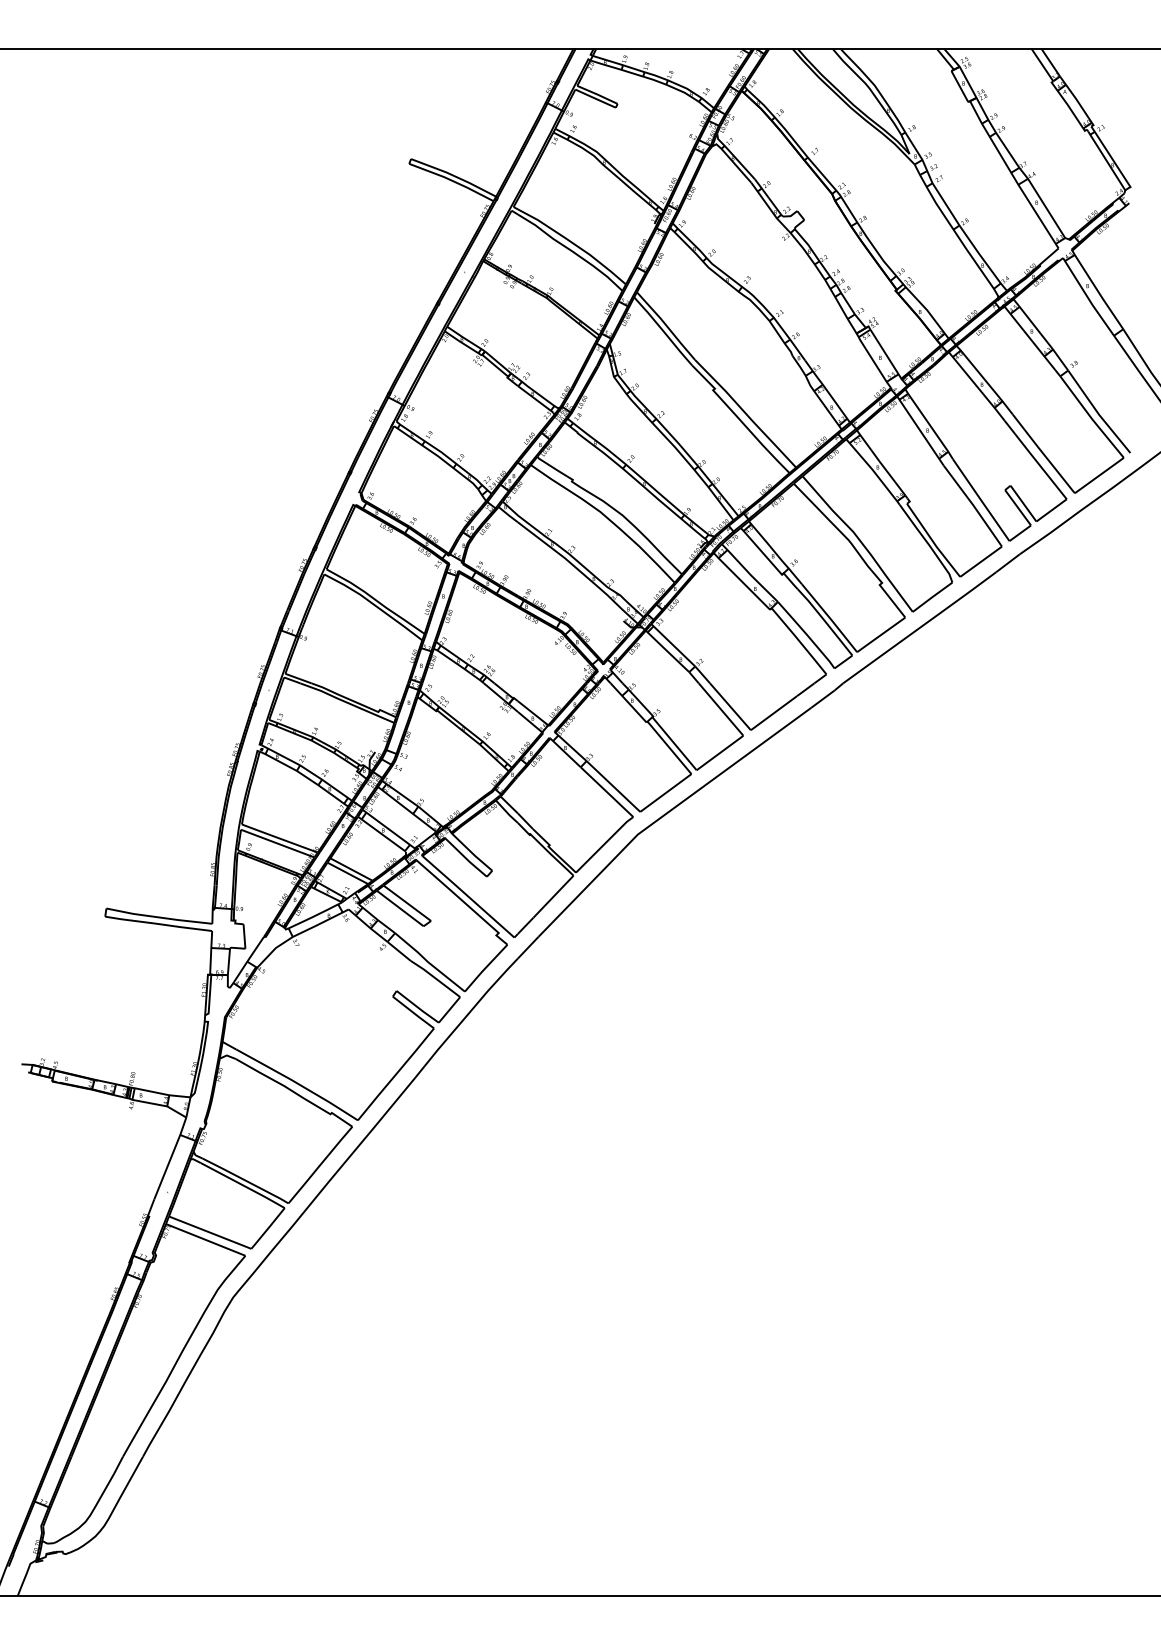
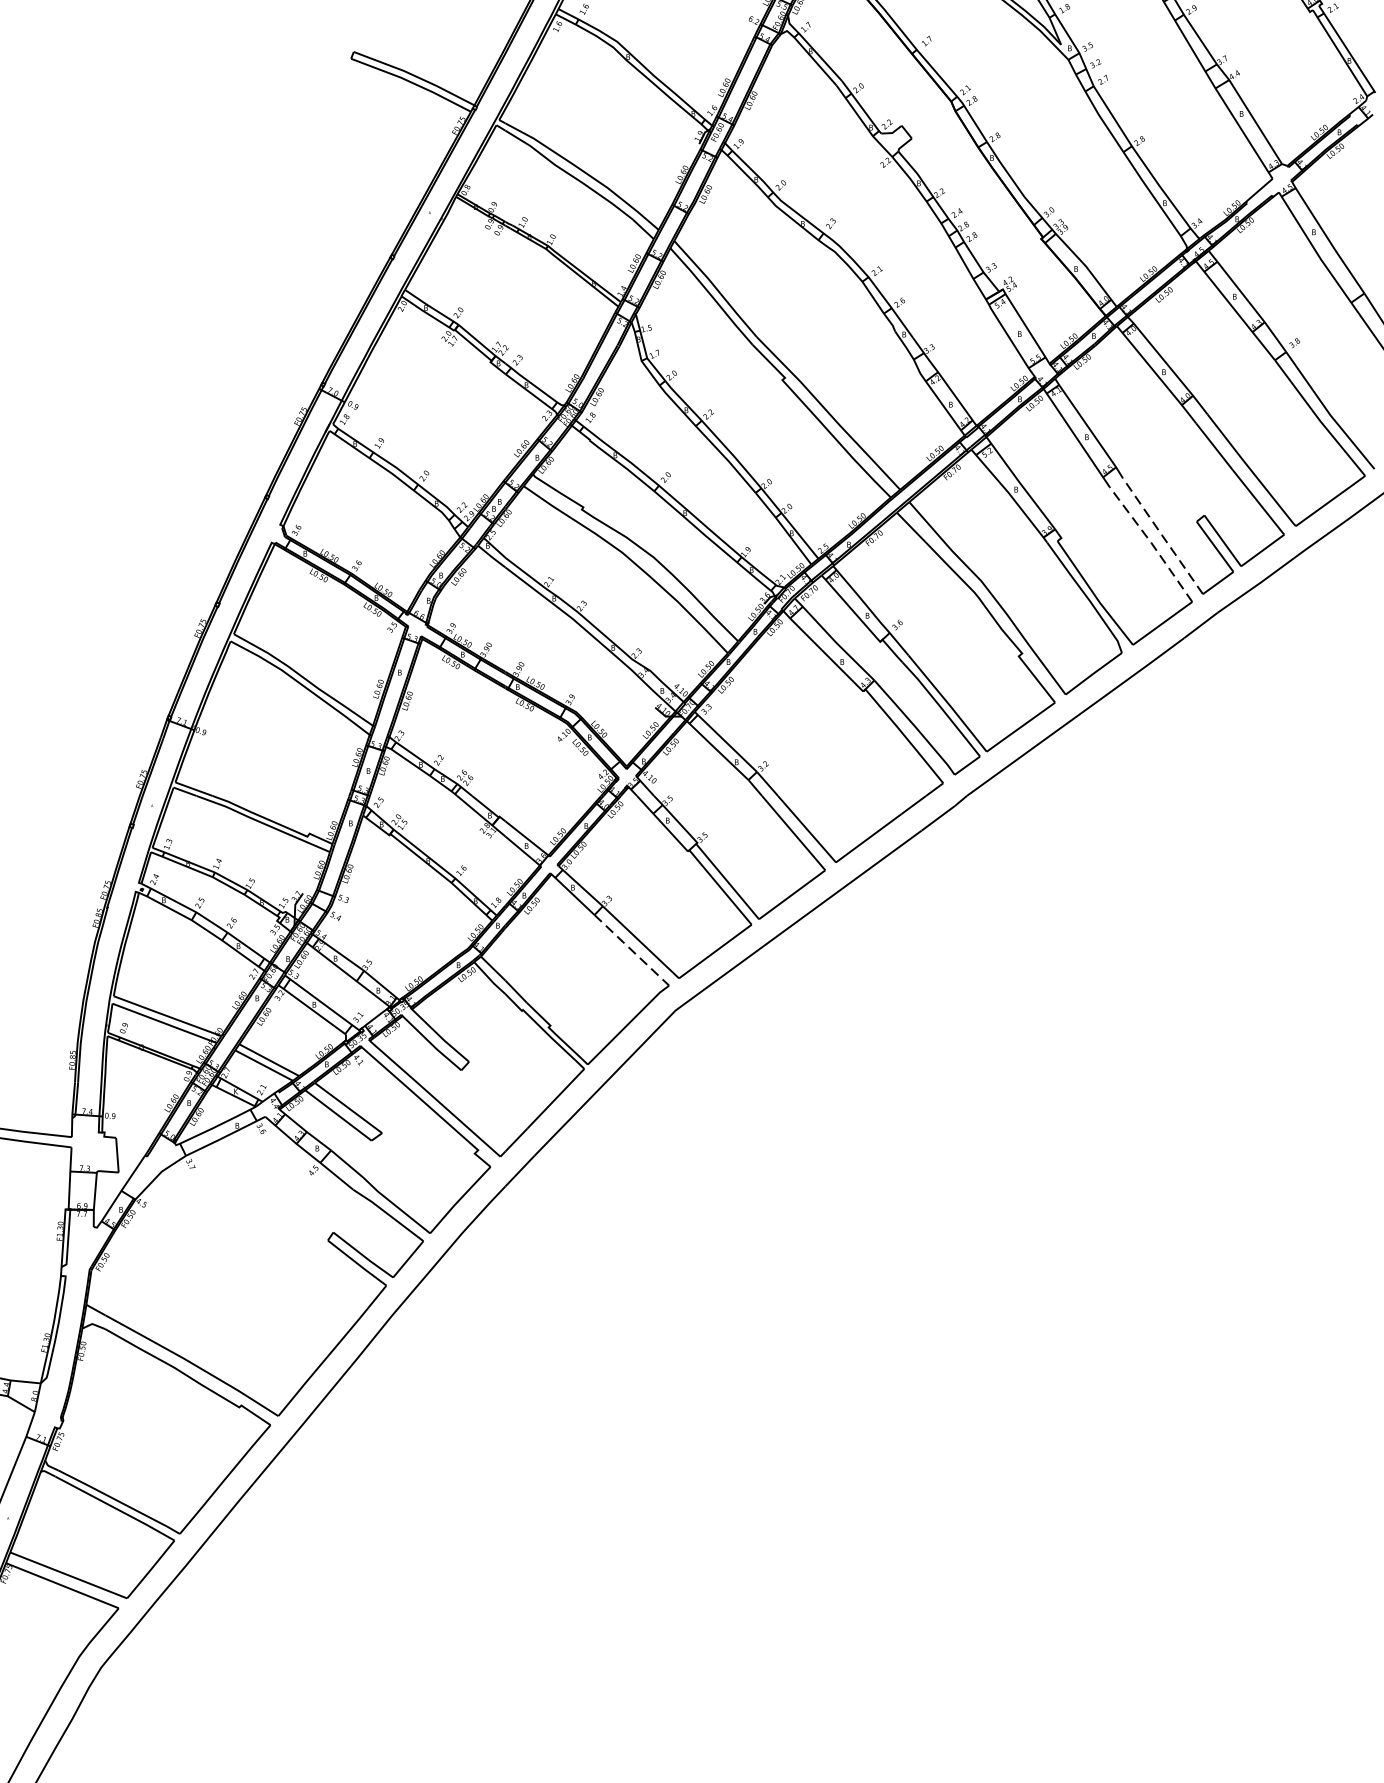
line: (981, 500) -> (1163, 536), solid -> dashed
line: (973, 505) -> (1151, 543), solid -> dashed
line: (607, 792) -> (632, 950), solid -> dashed

